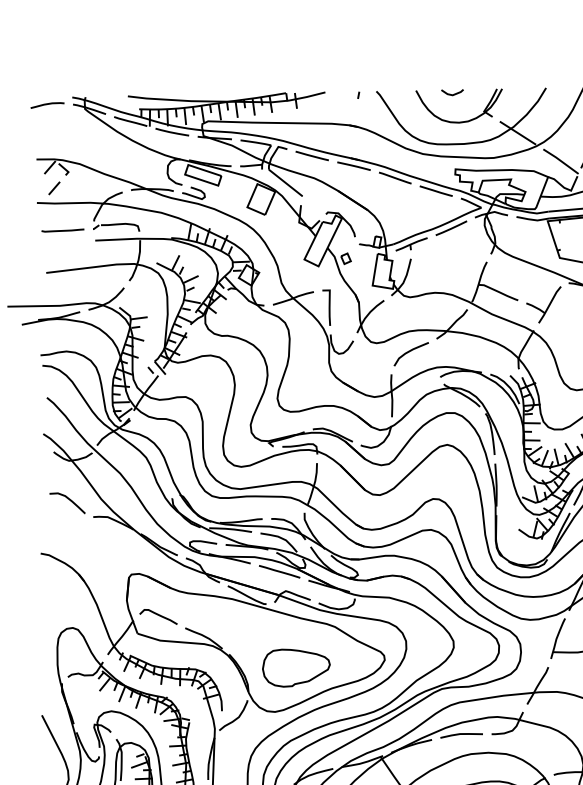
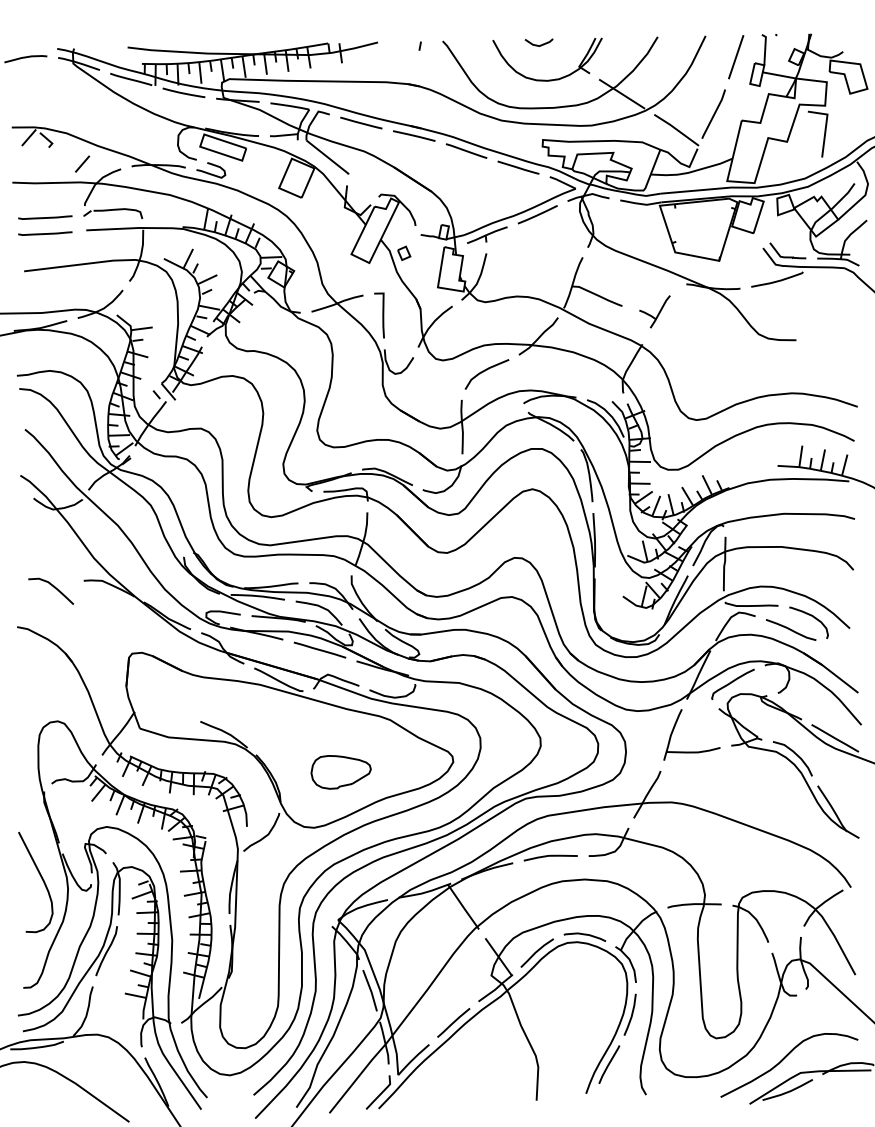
line: (54, 187) -> (82, 163), moved
line: (63, 243) -> (45, 233), added
part: (543, 304) -> (654, 311), size x0.7
curve: (69, 500) -> (53, 587), moved
curve: (159, 616) -> (167, 706), removed
part: (295, 668) -> (340, 772), size x0.7

